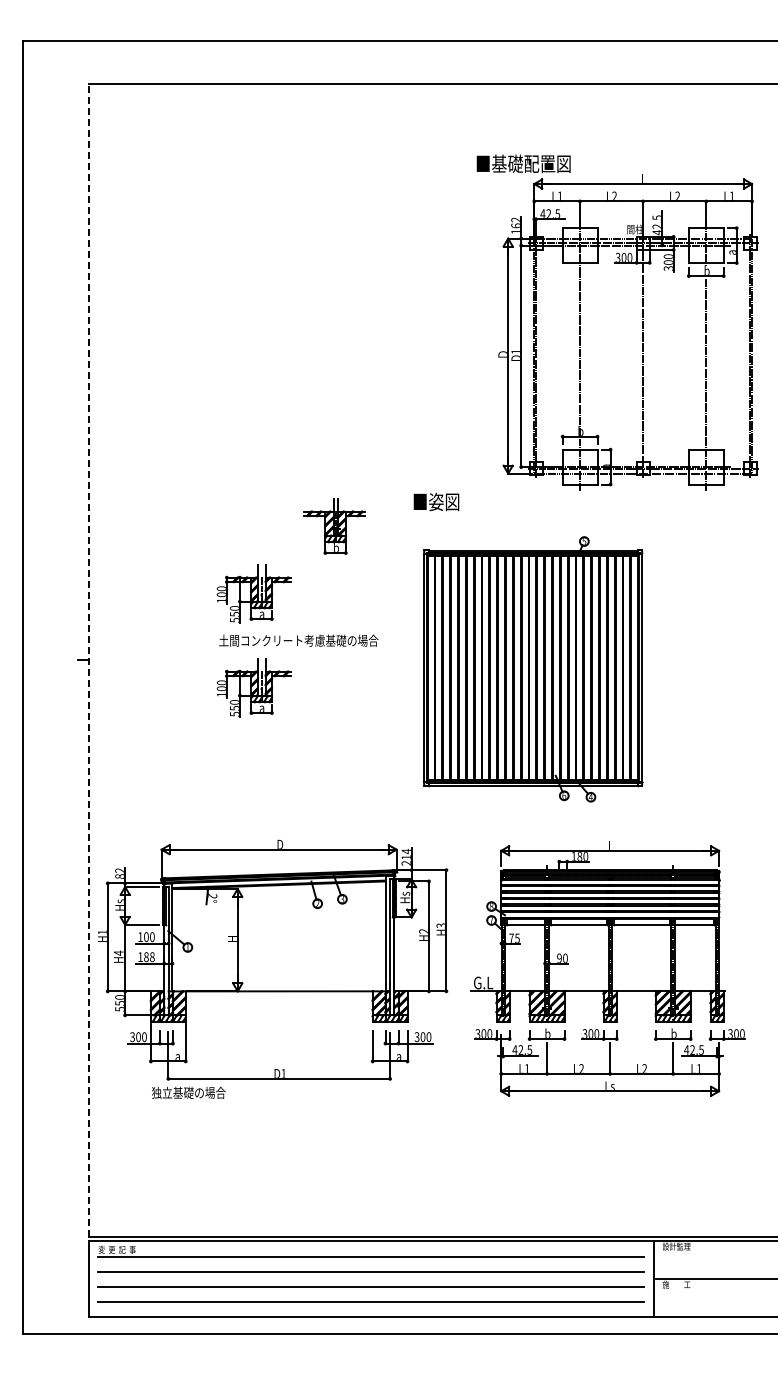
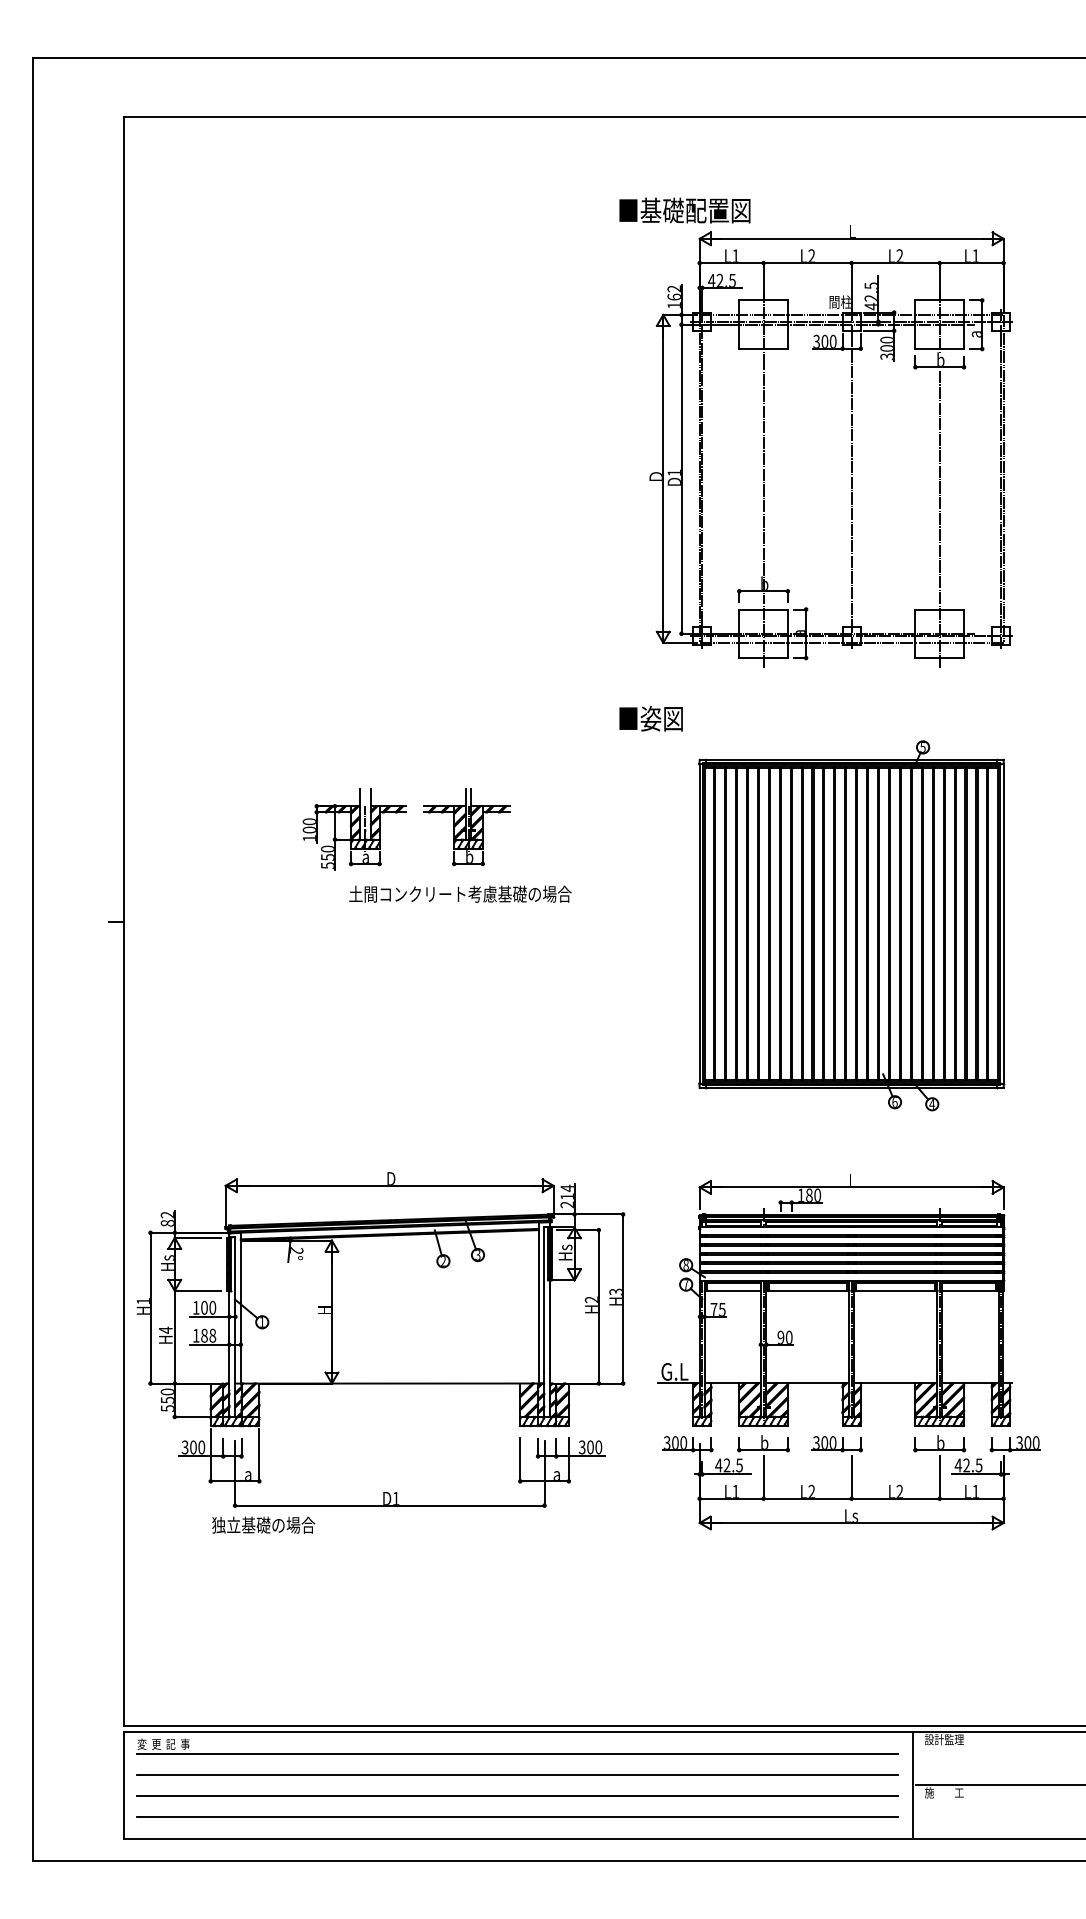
part: (642, 322) -> (850, 432), moved
text: (436, 501) -> (651, 718), moved
part: (334, 526) -> (466, 826), moved
text: (298, 640) -> (459, 893), moved
line: (88, 660) -> (123, 921), dashed -> solid
part: (533, 669) -> (852, 926), moved
part: (253, 687) -> (353, 959), removed

